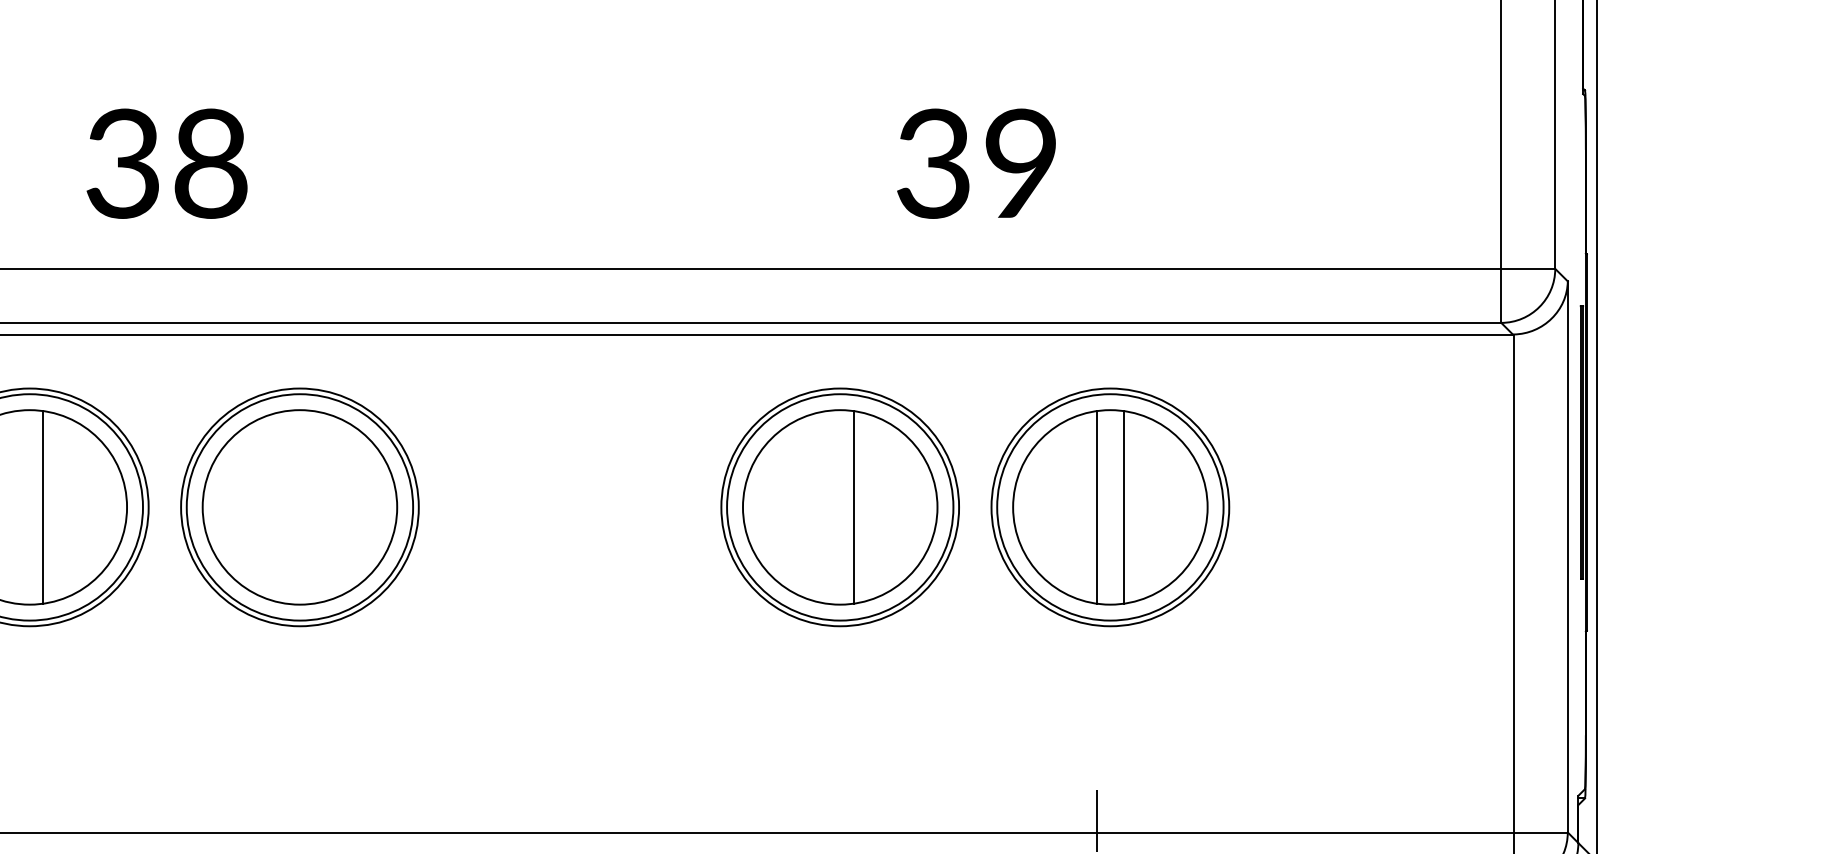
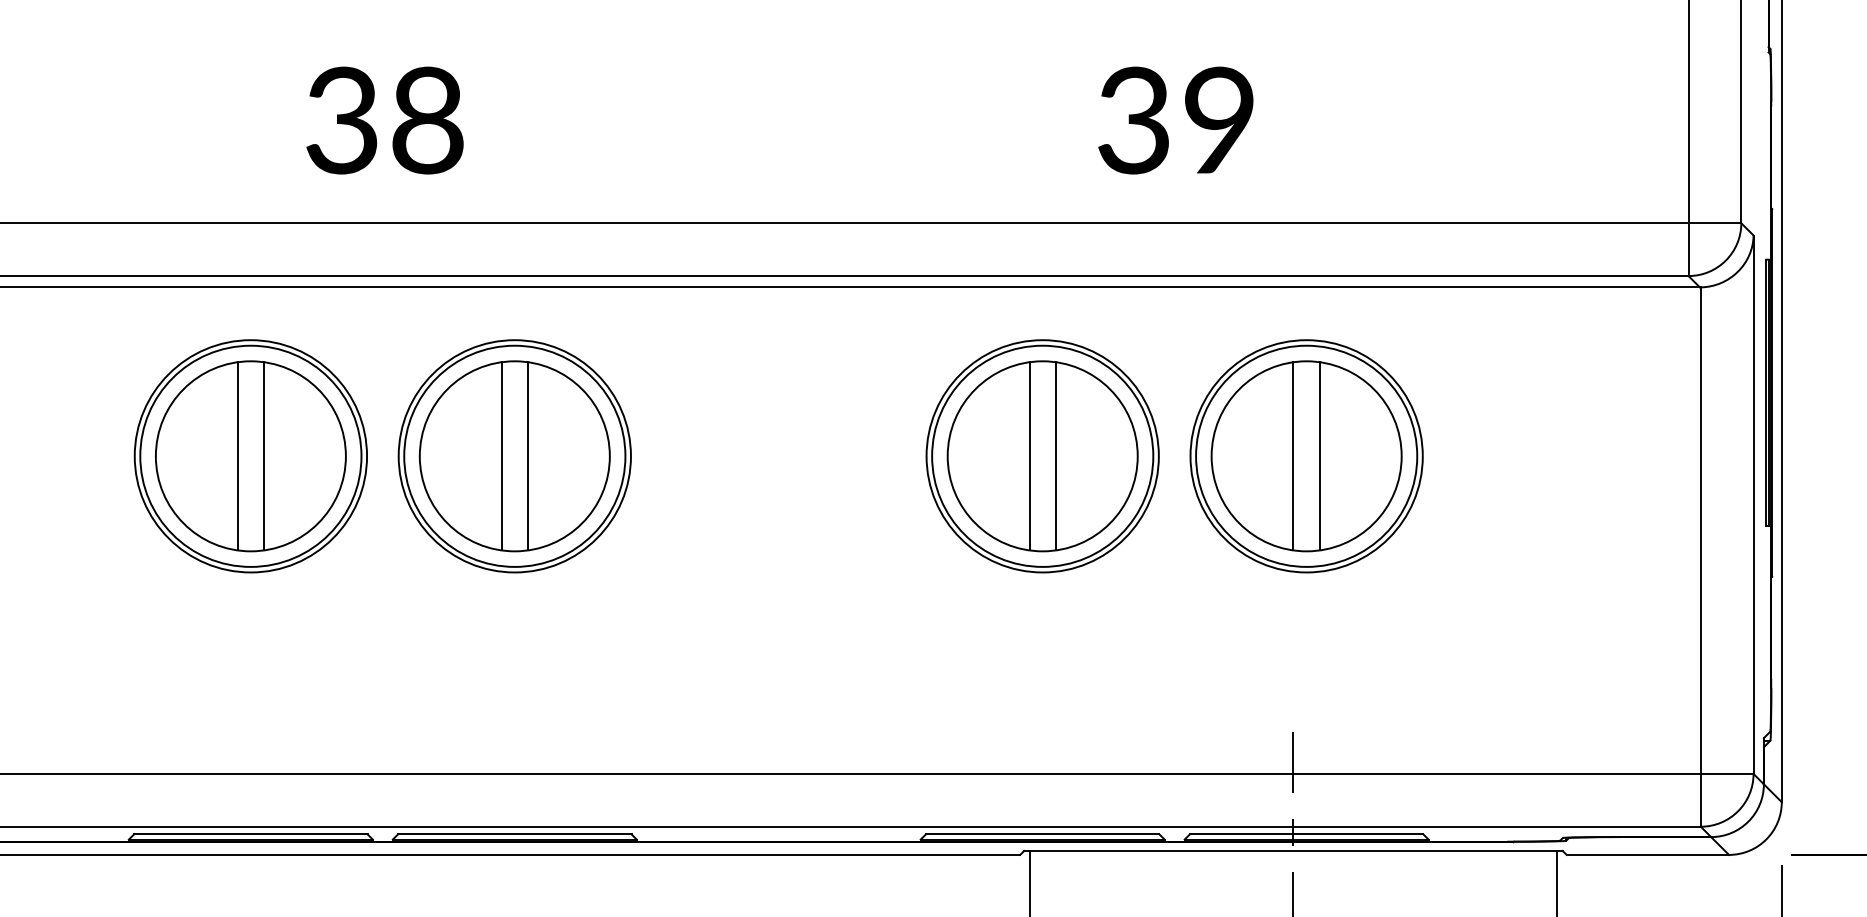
line: (16, 507) -> (237, 456), added
line: (286, 507) -> (501, 456), added
line: (313, 507) -> (528, 456), added
line: (826, 507) -> (1029, 456), added

